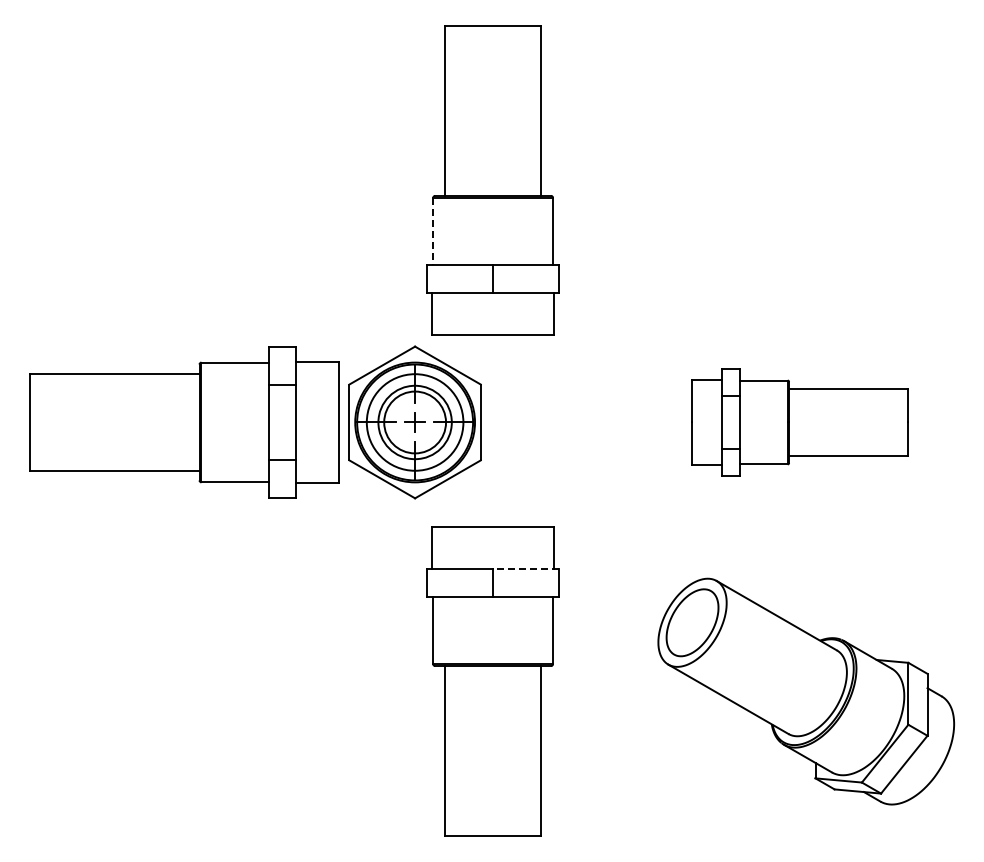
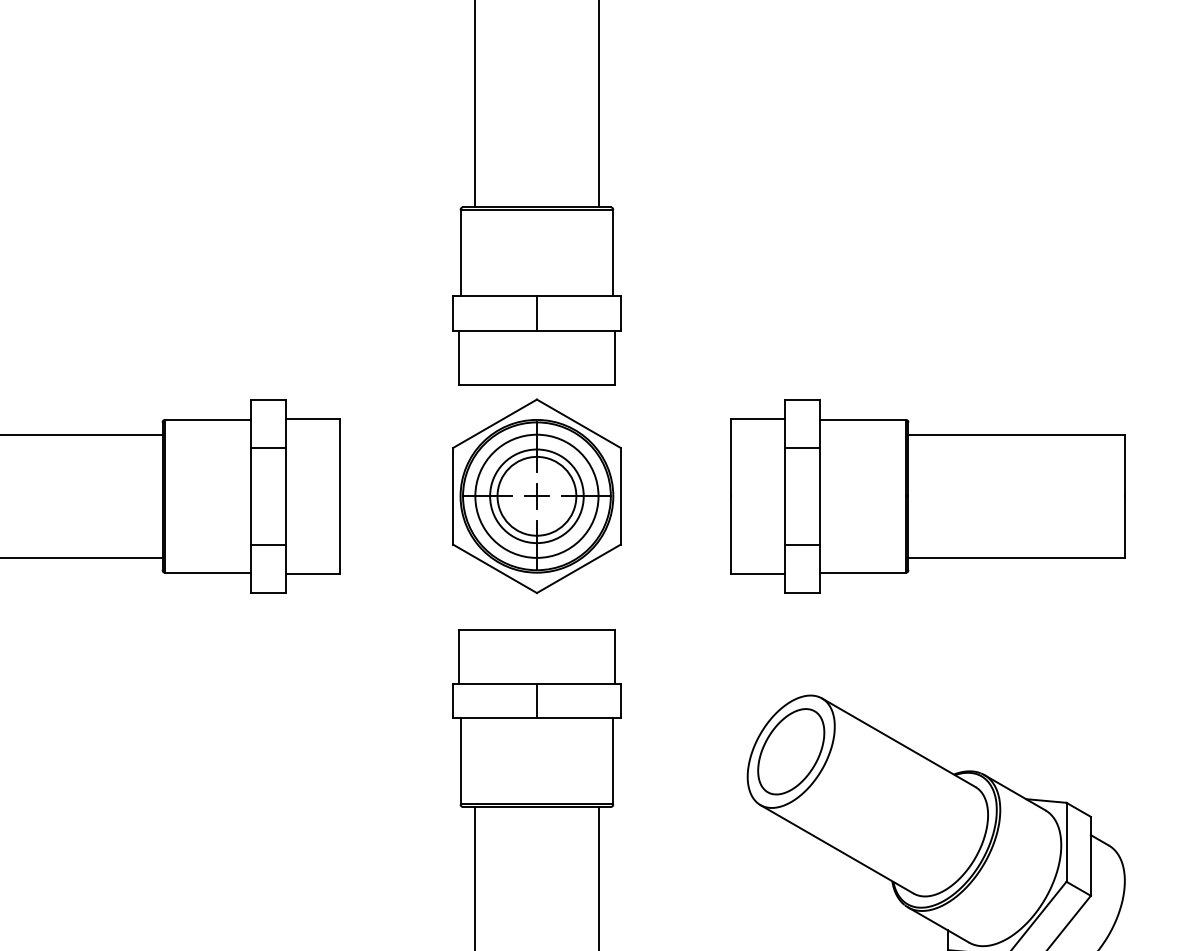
line: (433, 231) -> (460, 252), dashed -> solid
part: (414, 422) -> (536, 496), moved
part: (799, 422) -> (927, 496), size x1.43
line: (525, 569) -> (578, 683), dashed -> solid

